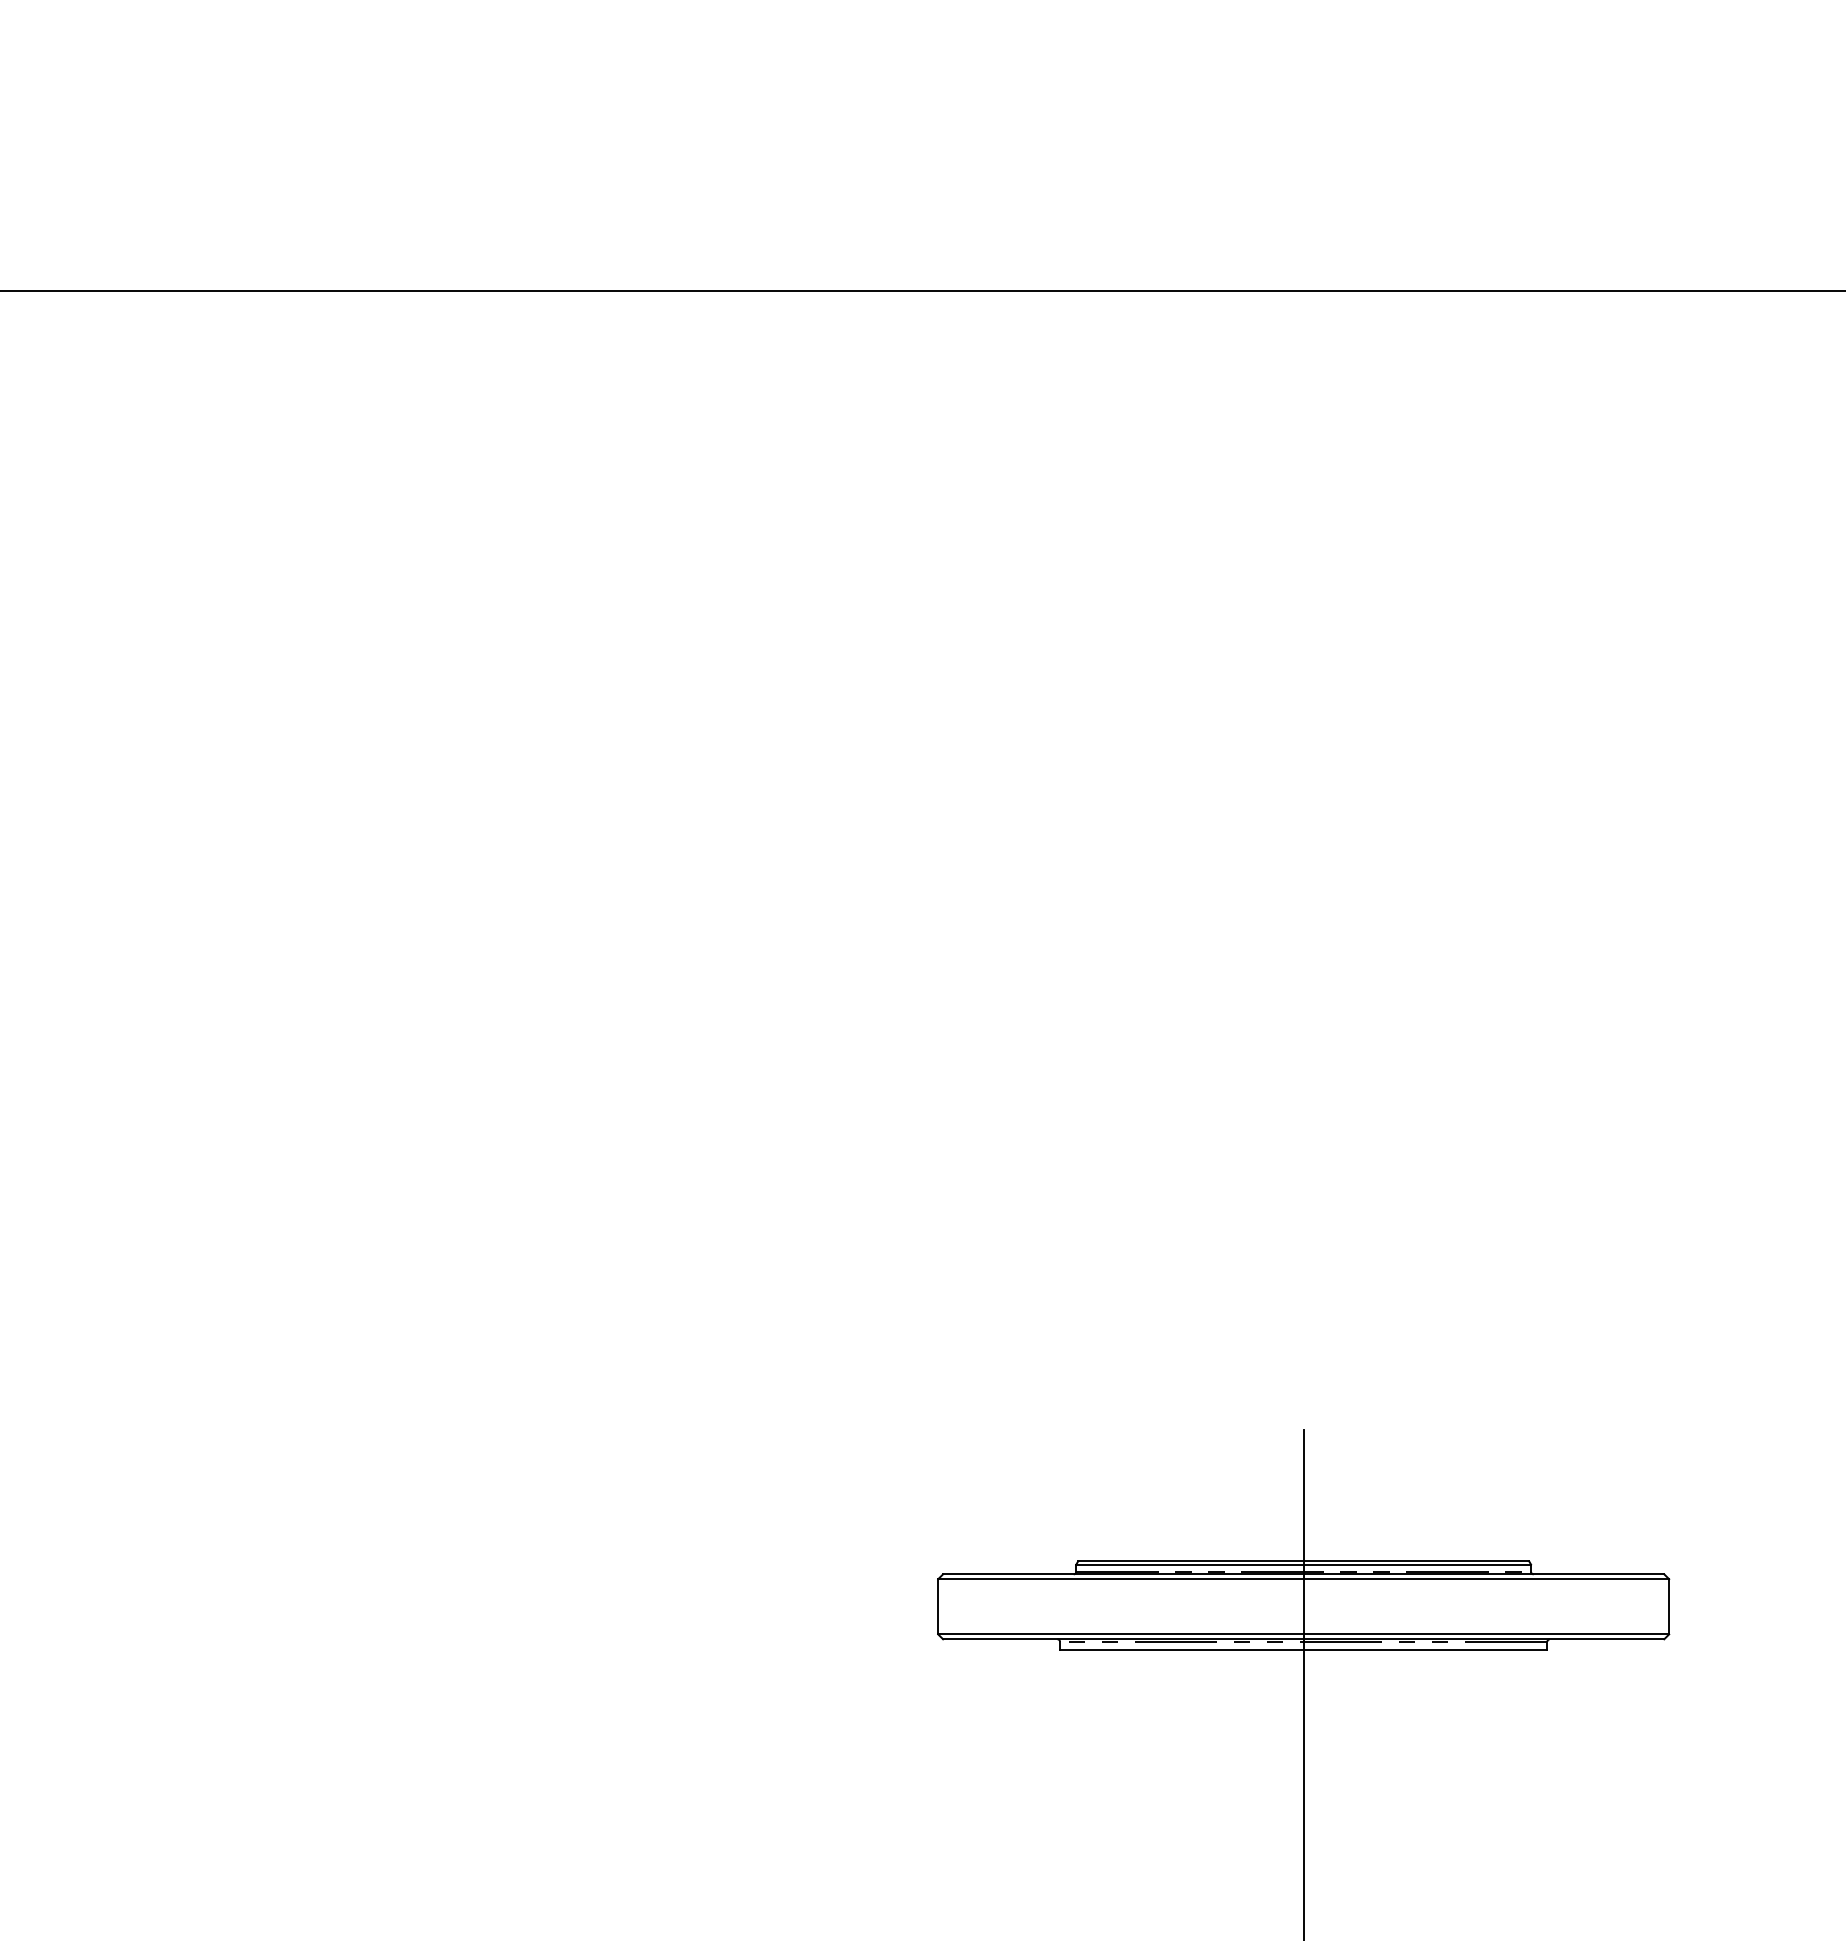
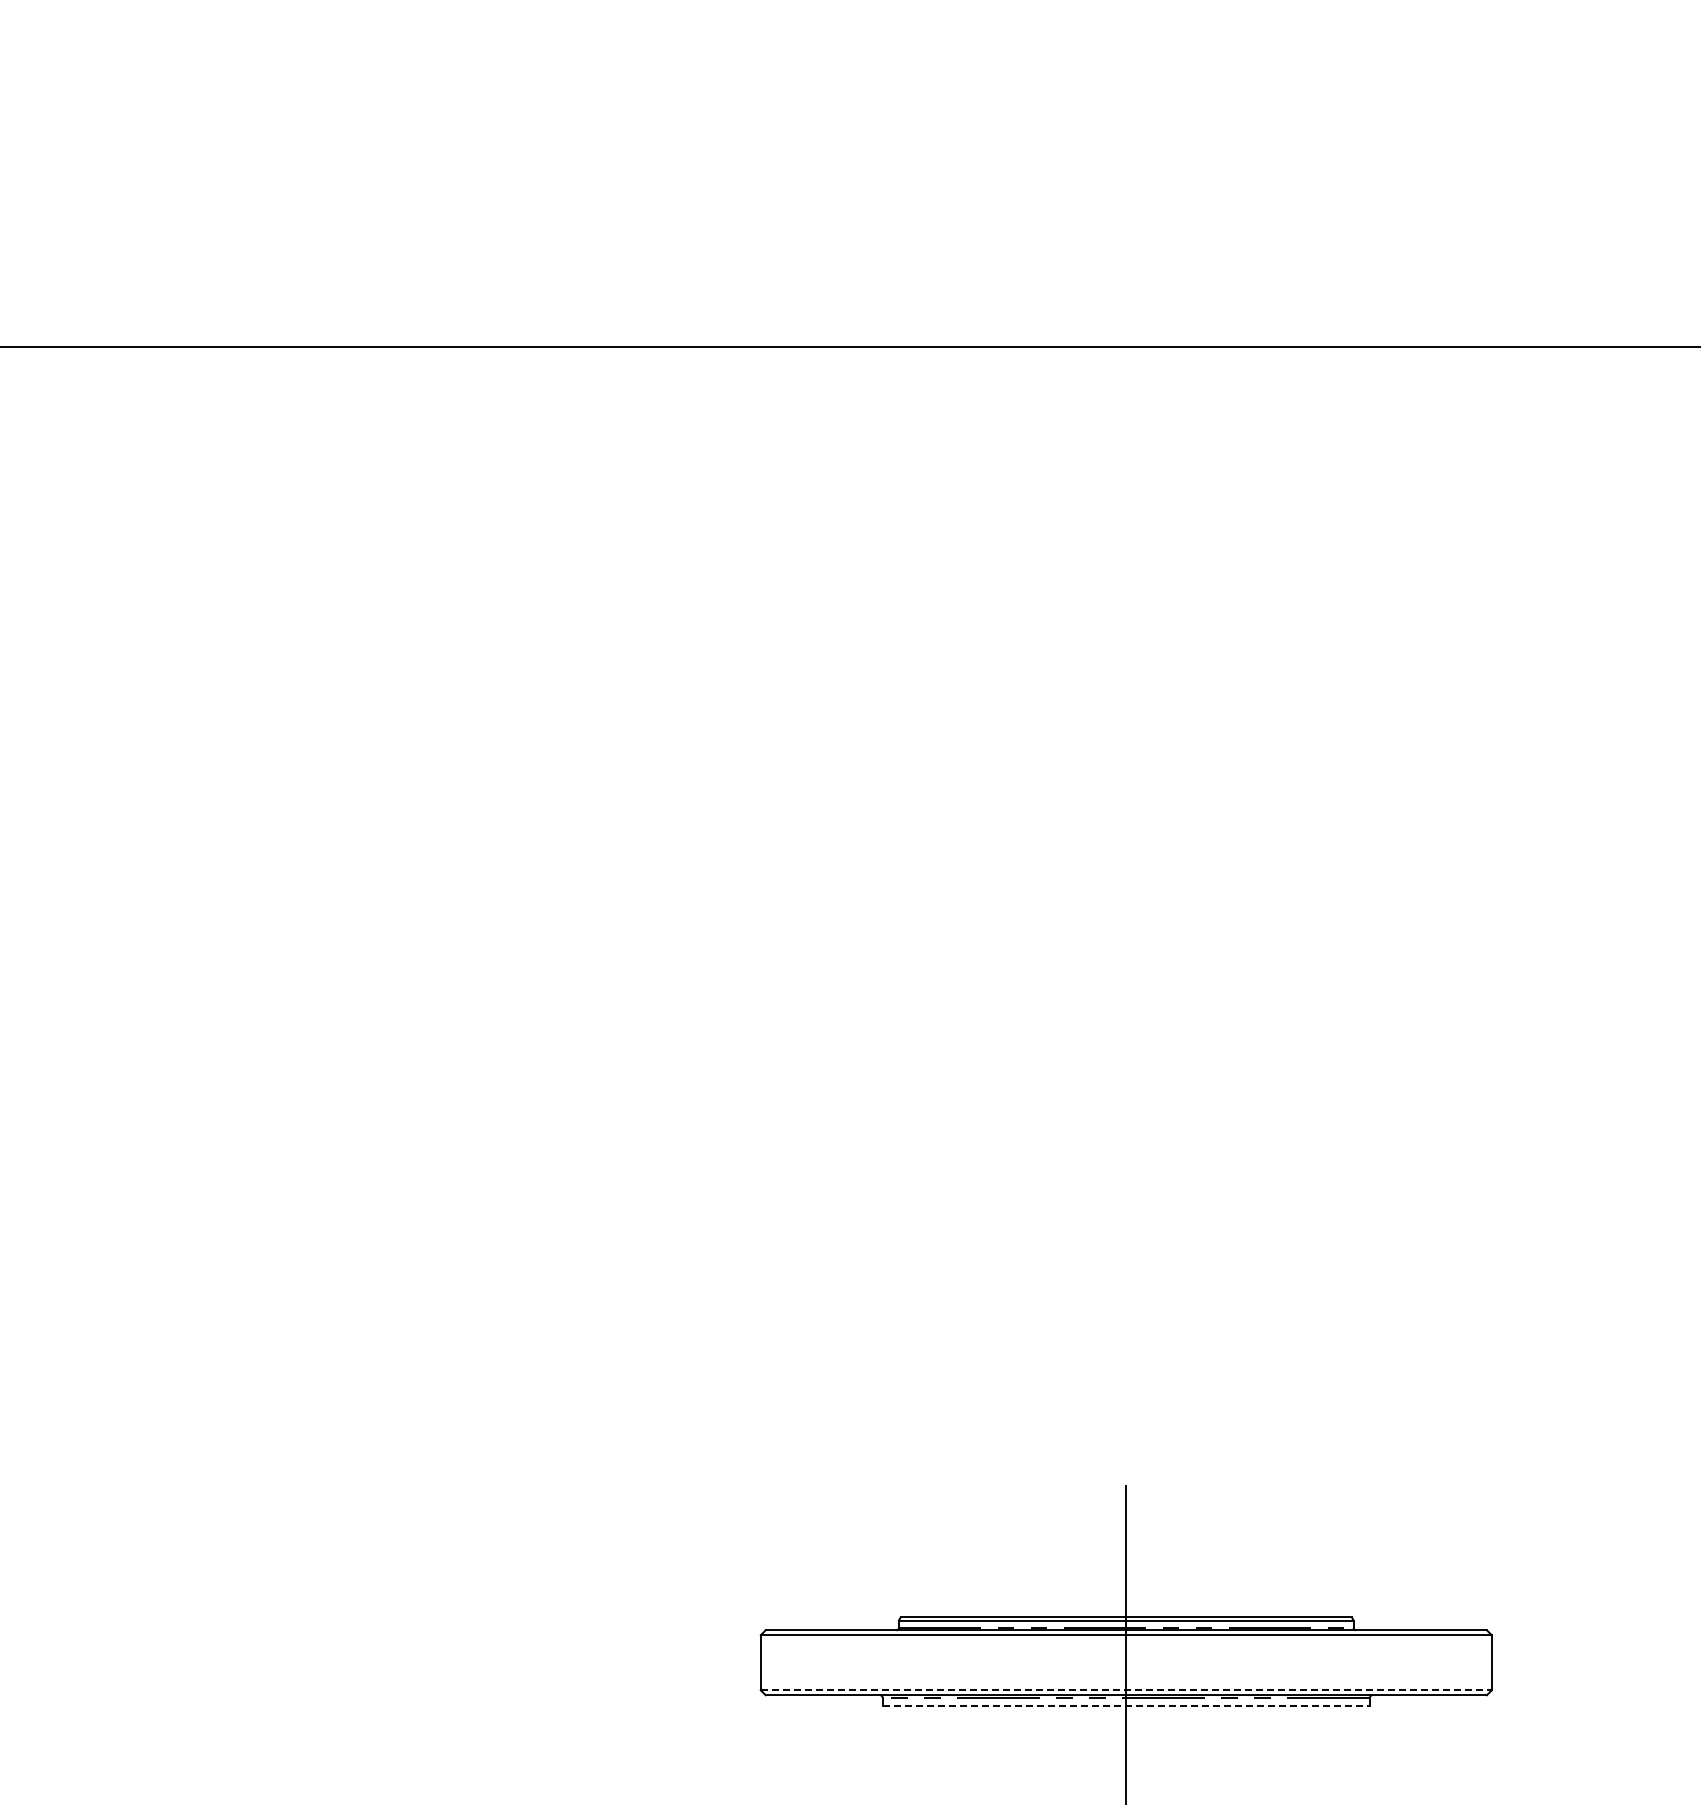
line: (1304, 1634) -> (1127, 1690), solid -> dashed
line: (1303, 1650) -> (1126, 1706), solid -> dashed

